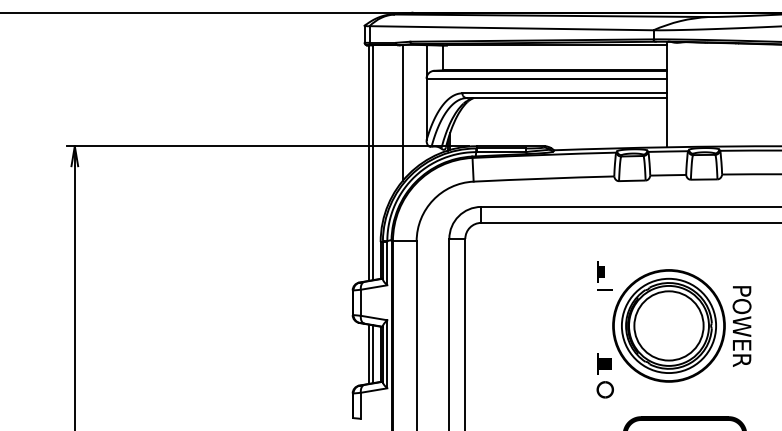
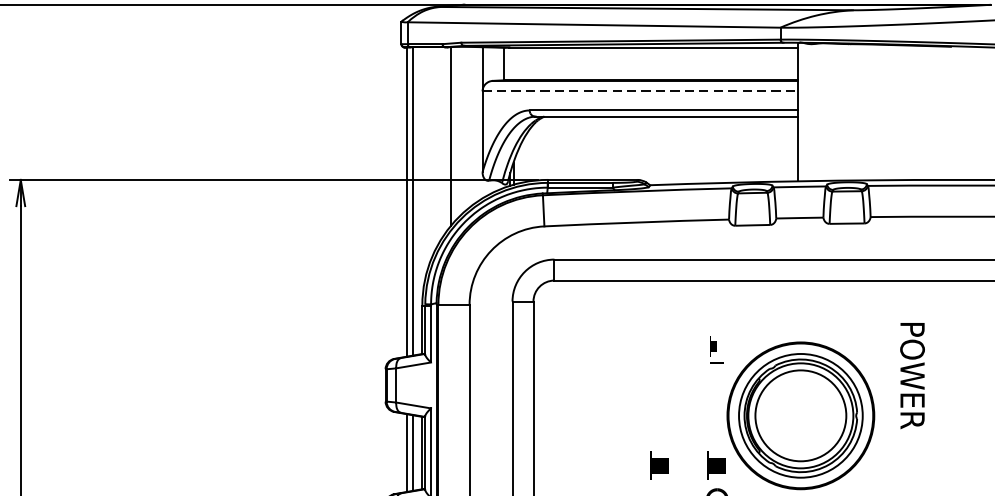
line: (547, 78) -> (641, 90), solid -> dashed
part: (604, 275) -> (716, 349), size x0.7
text: (741, 326) -> (911, 375), moved
part: (561, 363) -> (659, 465), added

